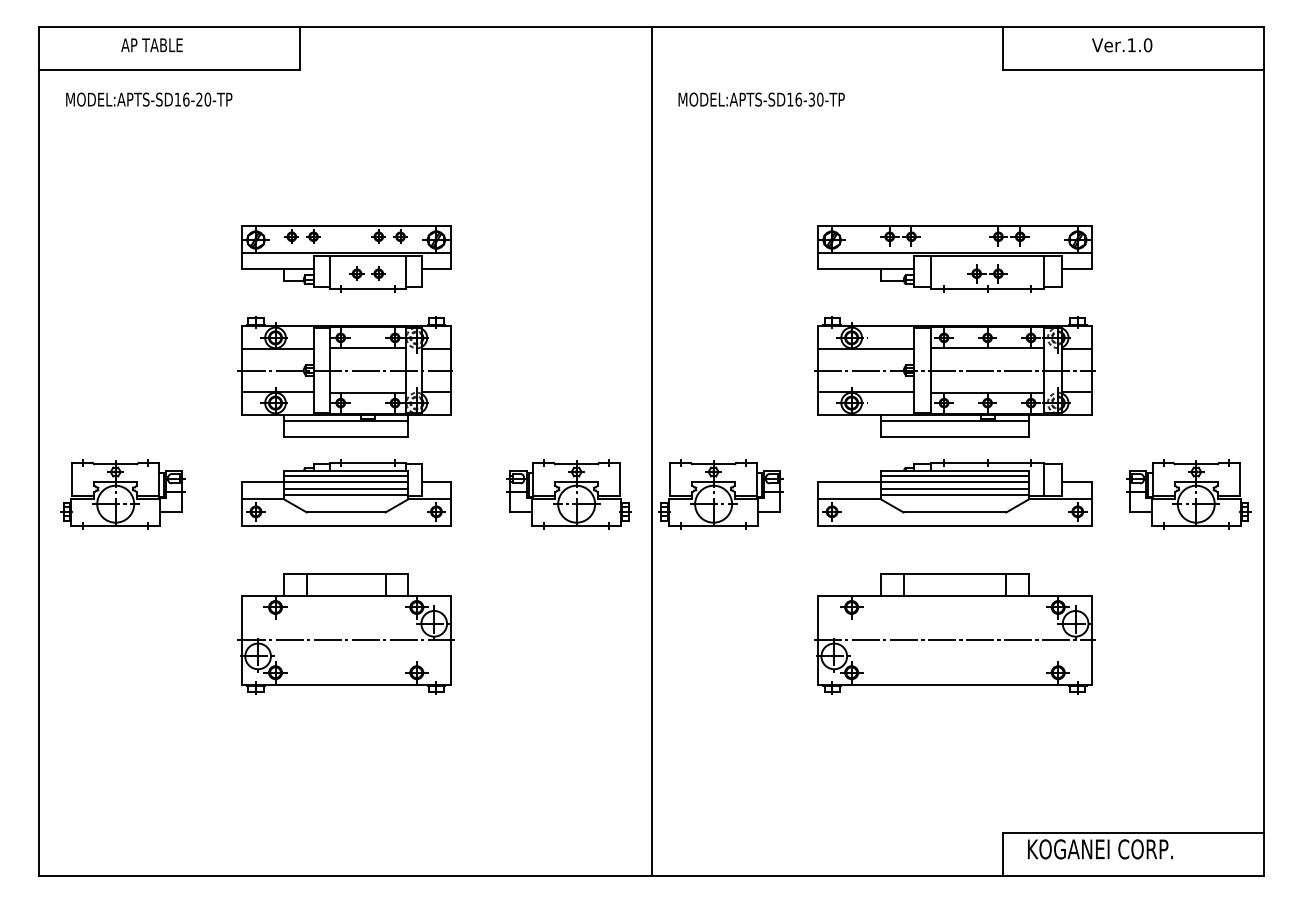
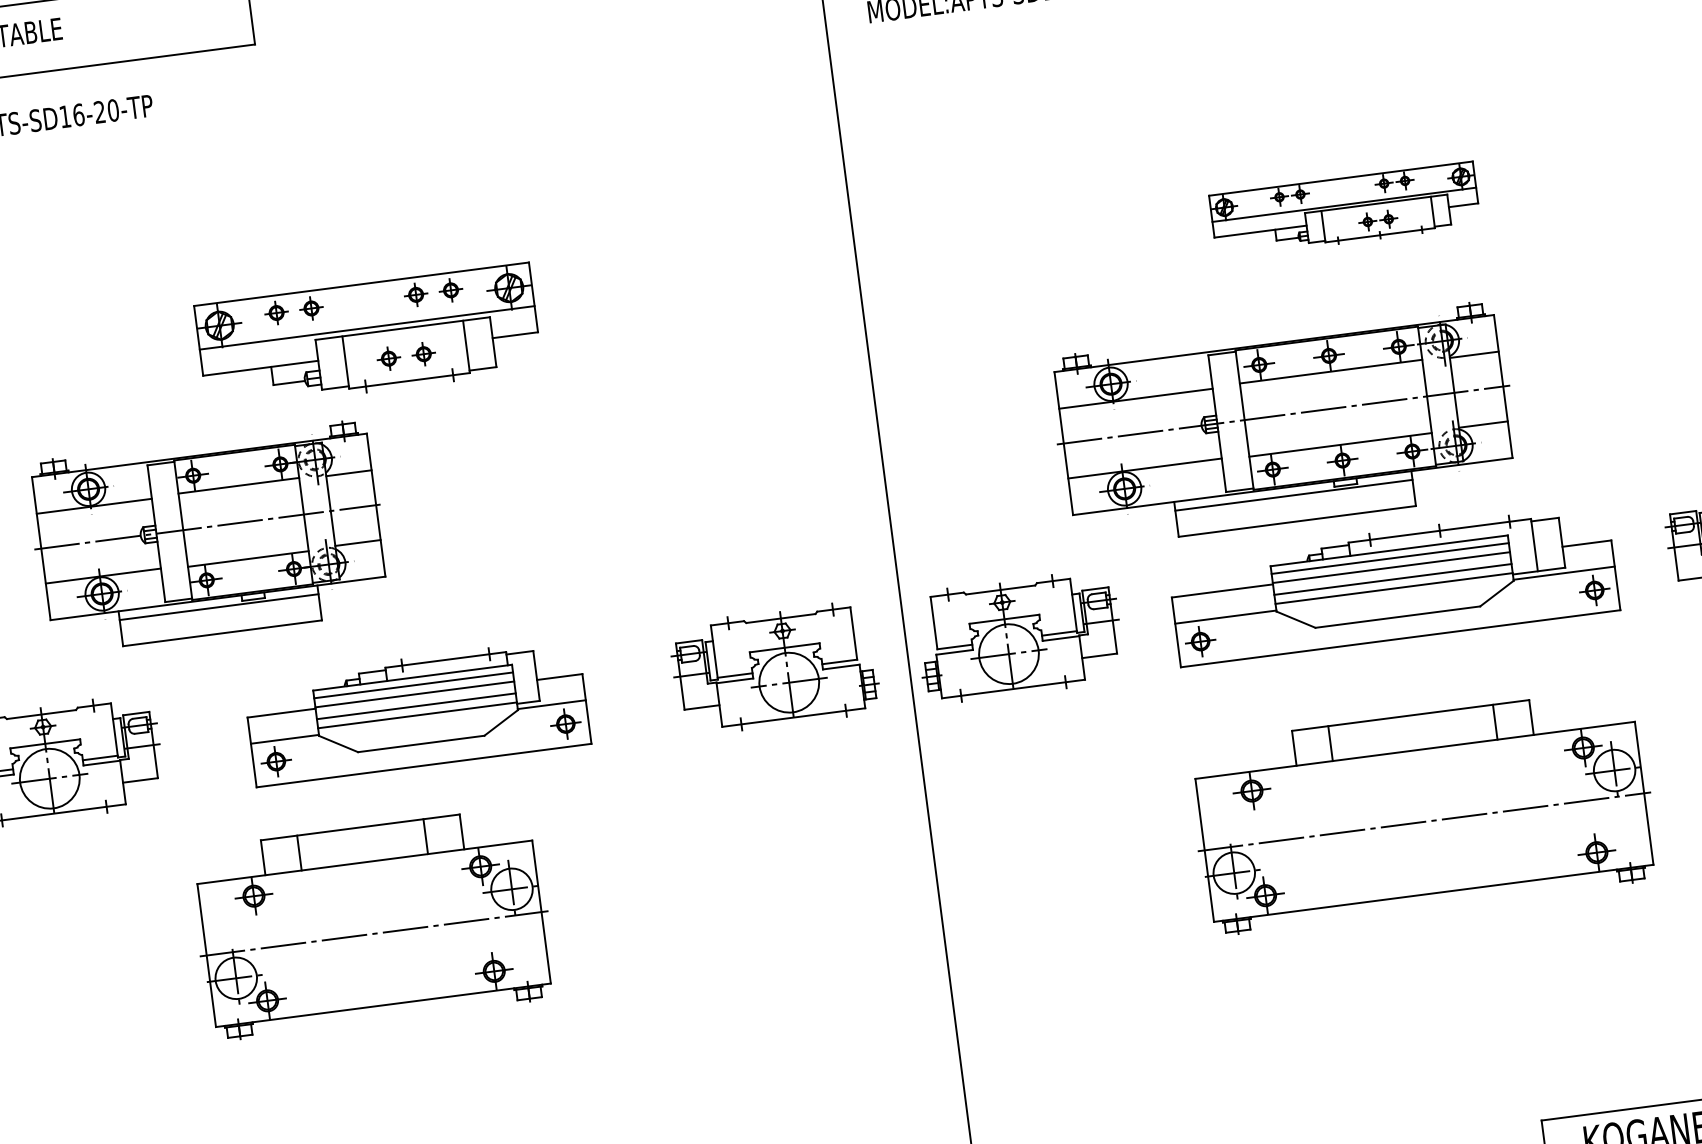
part: (954, 258) -> (1344, 209), size x0.6
part: (344, 376) -> (207, 536), moved
part: (954, 376) -> (1284, 424), moved
part: (345, 633) -> (371, 923), moved

